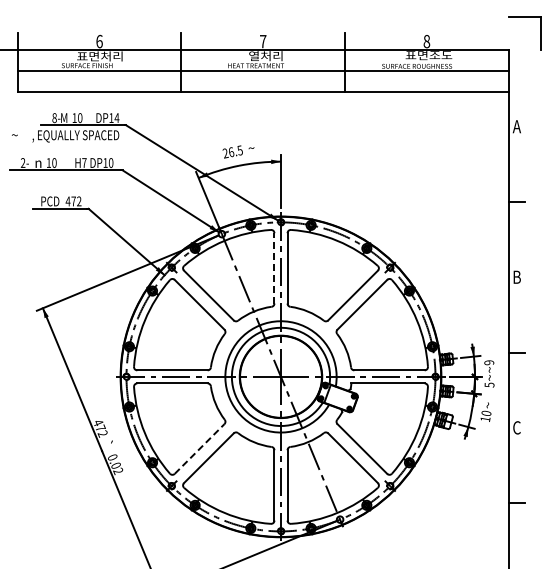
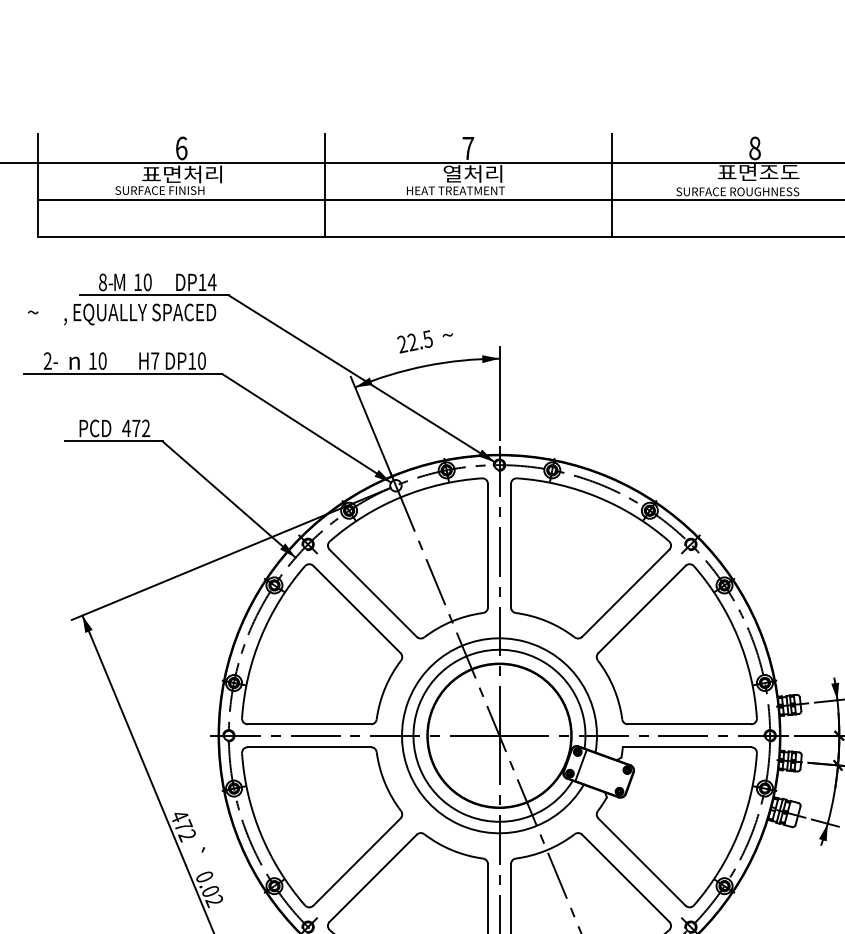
text: (231, 152) -> (412, 342), 26.5 -> 22.5
line: (274, 267) -> (488, 544), dashed -> solid
line: (200, 448) -> (358, 861), dashed -> solid

